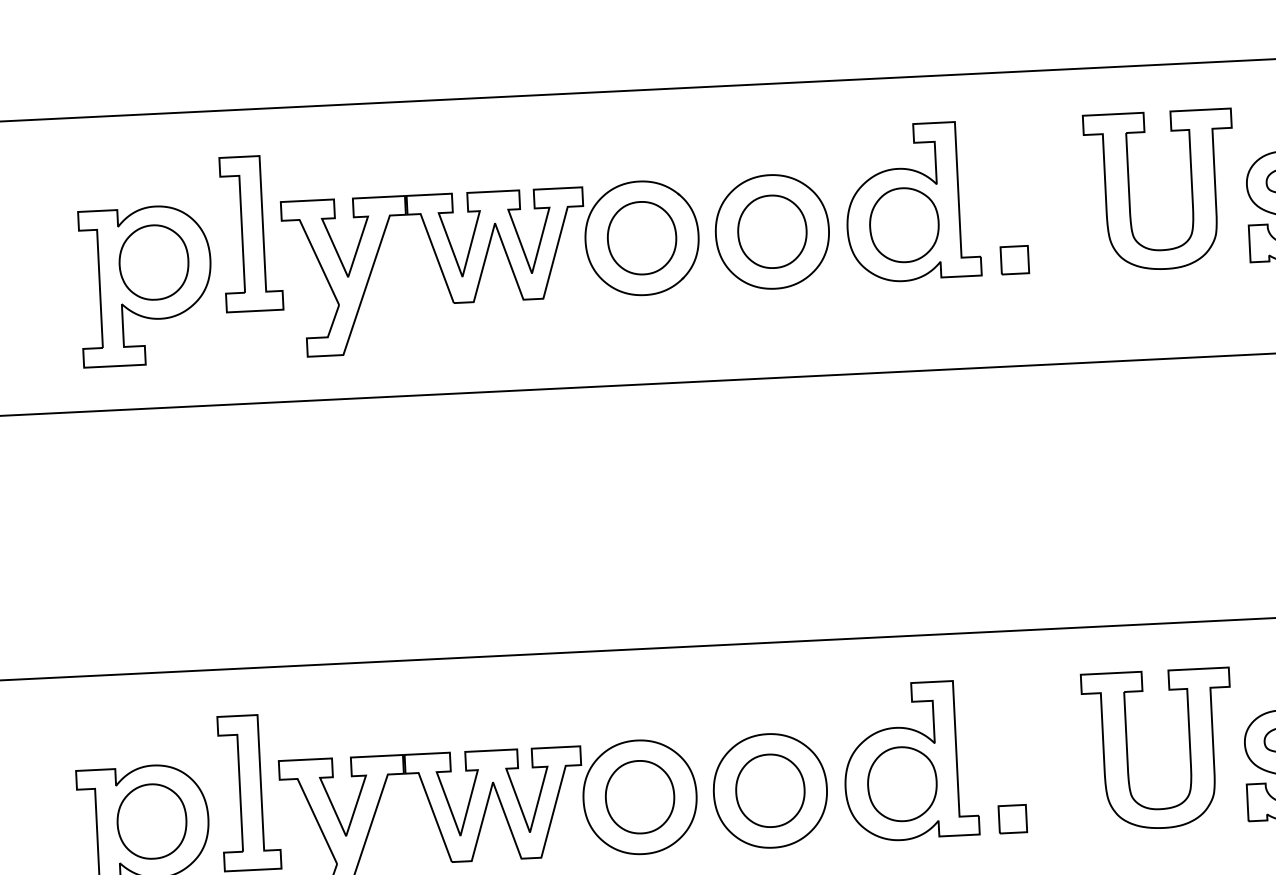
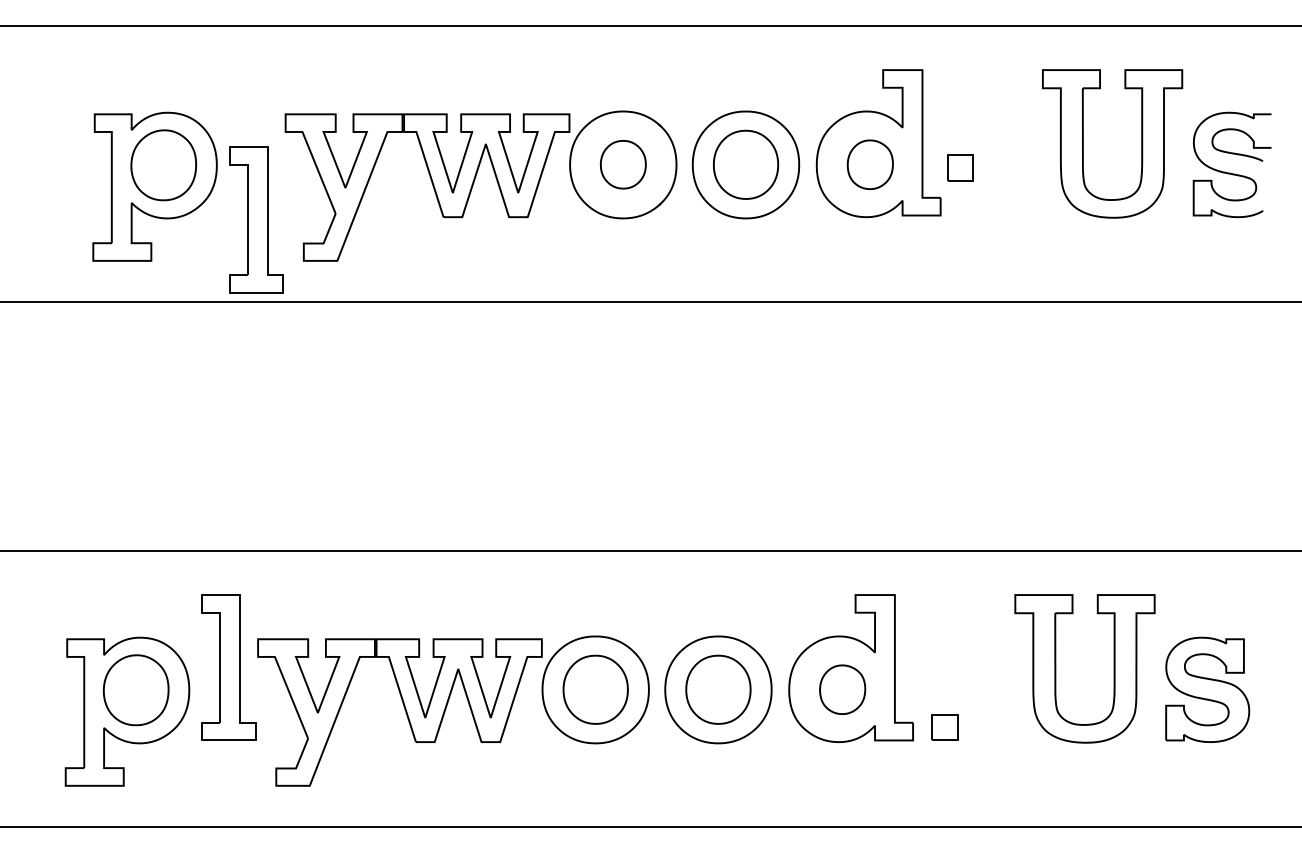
part: (904, 224) -> (870, 164), size x0.7
part: (251, 233) -> (256, 219), moved
part: (642, 237) -> (623, 164), size x0.7
part: (1014, 260) -> (960, 167), moved
part: (902, 784) -> (842, 689), size x0.7

